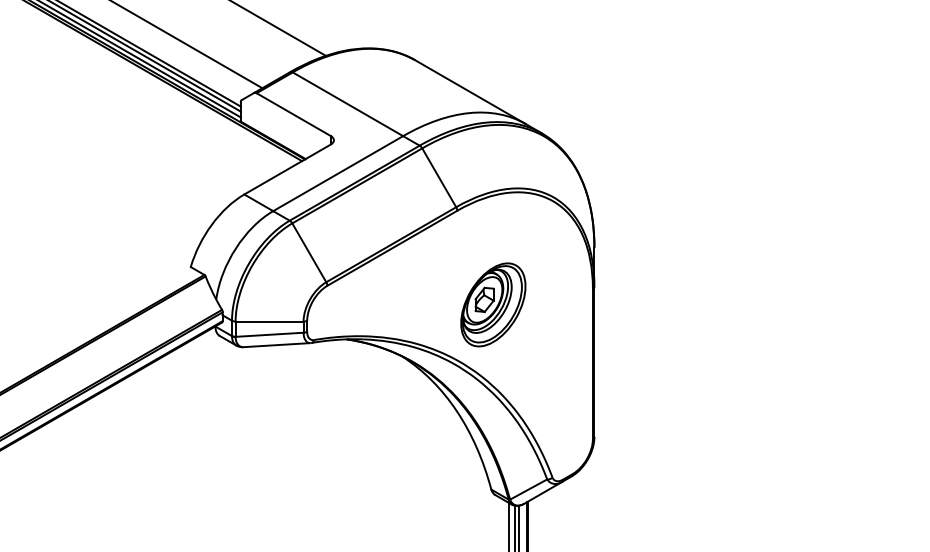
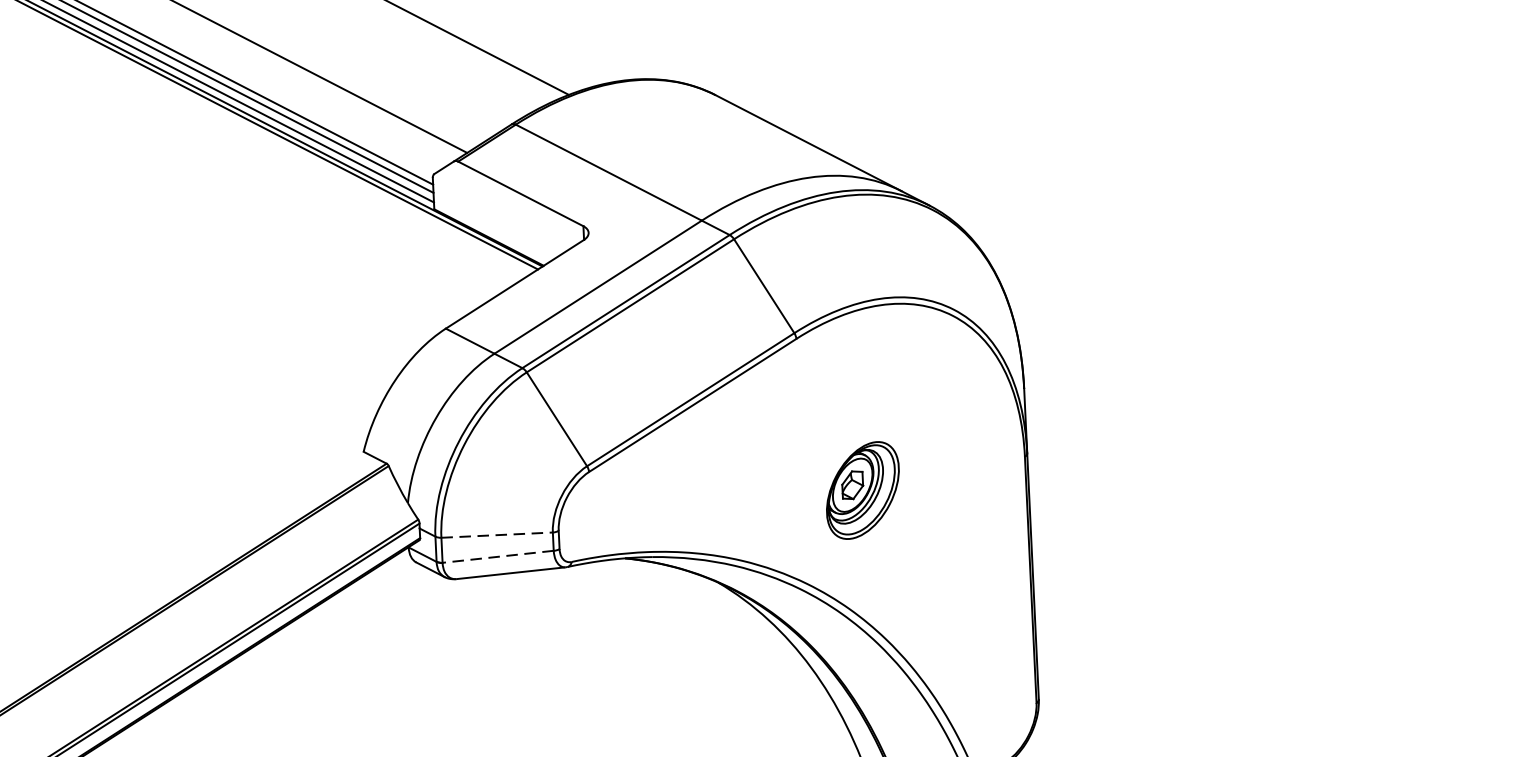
part: (493, 304) -> (863, 489), size x0.7
line: (269, 321) -> (496, 535), solid -> dashed
line: (269, 334) -> (497, 556), solid -> dashed

